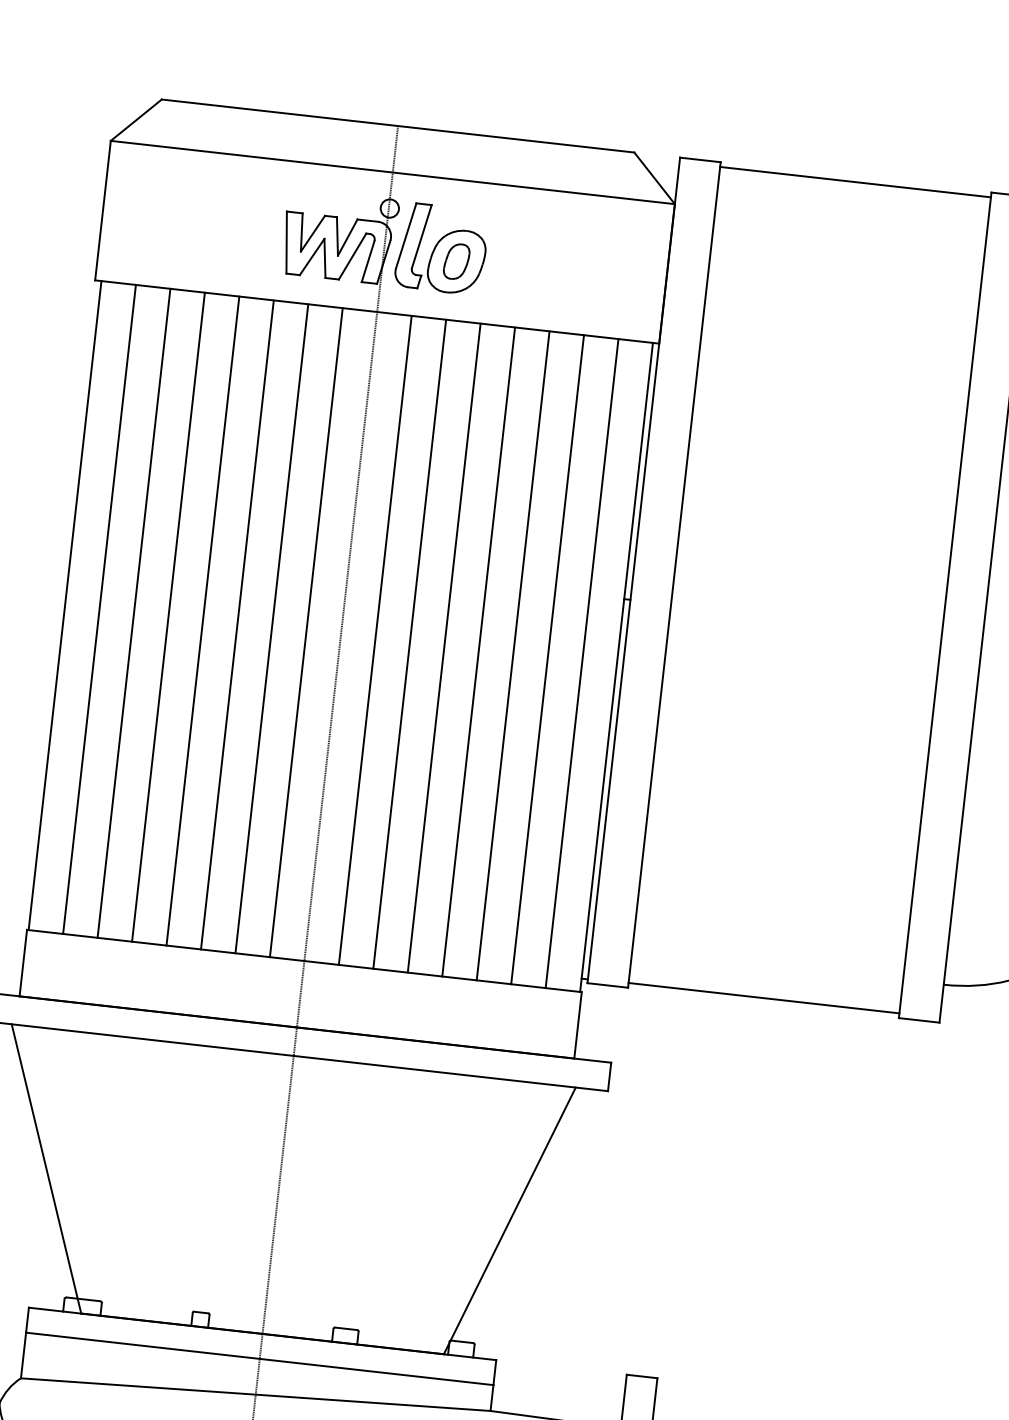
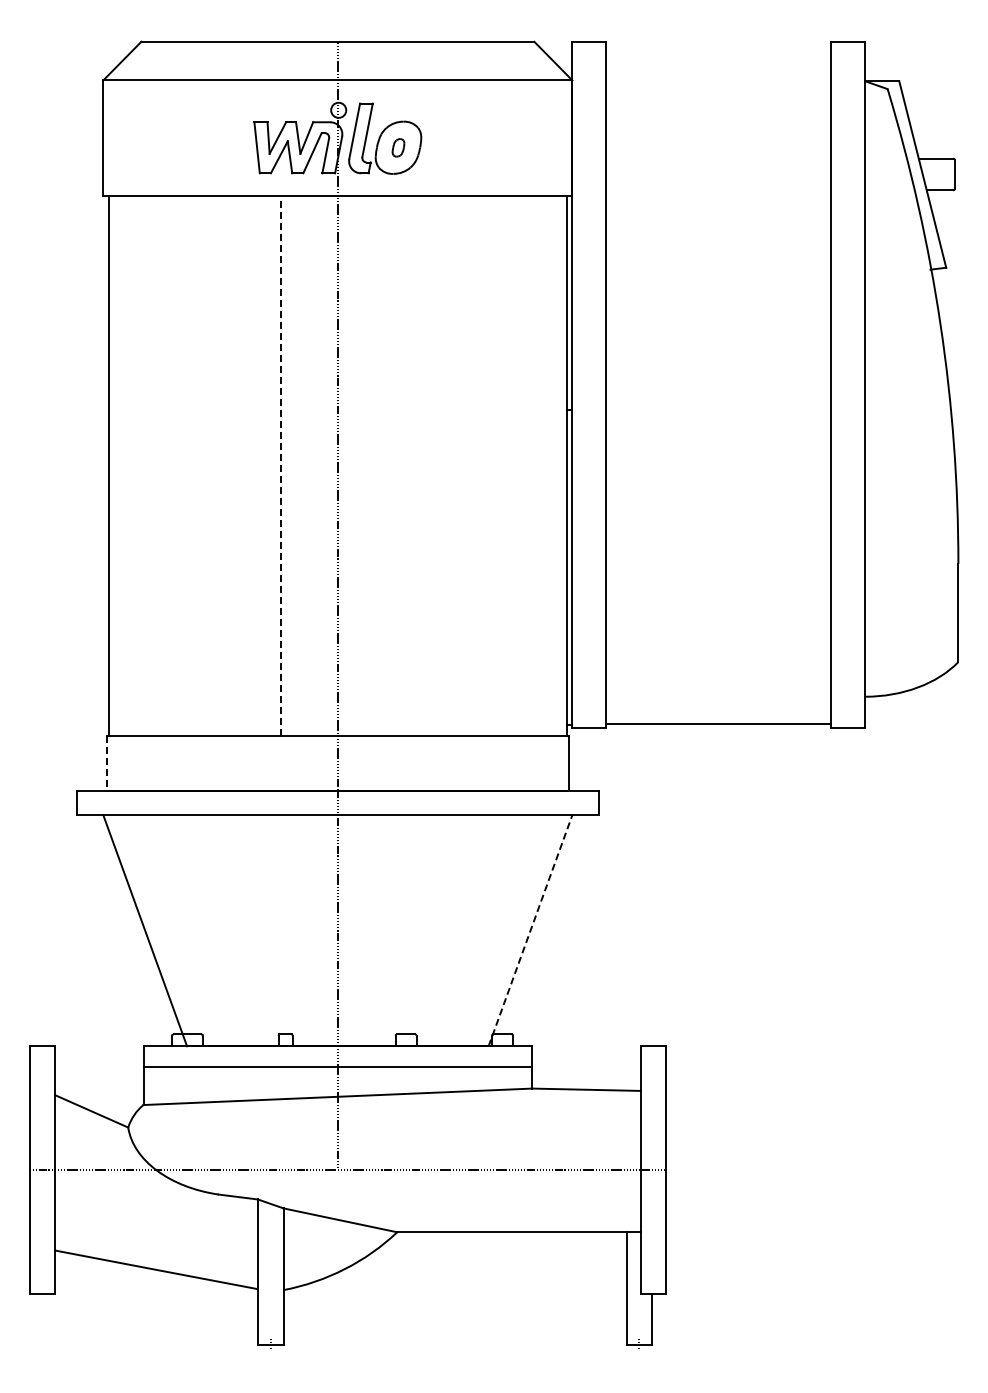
line: (855, 181) -> (718, 45), removed
part: (456, 261) -> (398, 147), size x0.6
line: (99, 609) -> (137, 466), removed
line: (133, 613) -> (165, 466), removed
line: (168, 617) -> (194, 466), removed
line: (203, 621) -> (223, 466), removed
line: (236, 625) -> (251, 466), removed
line: (271, 628) -> (280, 466), solid -> dashed
line: (306, 632) -> (309, 466), removed
line: (375, 640) -> (366, 466), removed
line: (410, 644) -> (395, 466), removed
line: (443, 648) -> (423, 466), removed
line: (478, 652) -> (452, 466), removed
line: (513, 656) -> (481, 466), removed
line: (547, 659) -> (509, 466), removed
line: (582, 663) -> (538, 466), removed
line: (23, 962) -> (107, 763), solid -> dashed
line: (509, 1220) -> (530, 930), solid -> dashed

